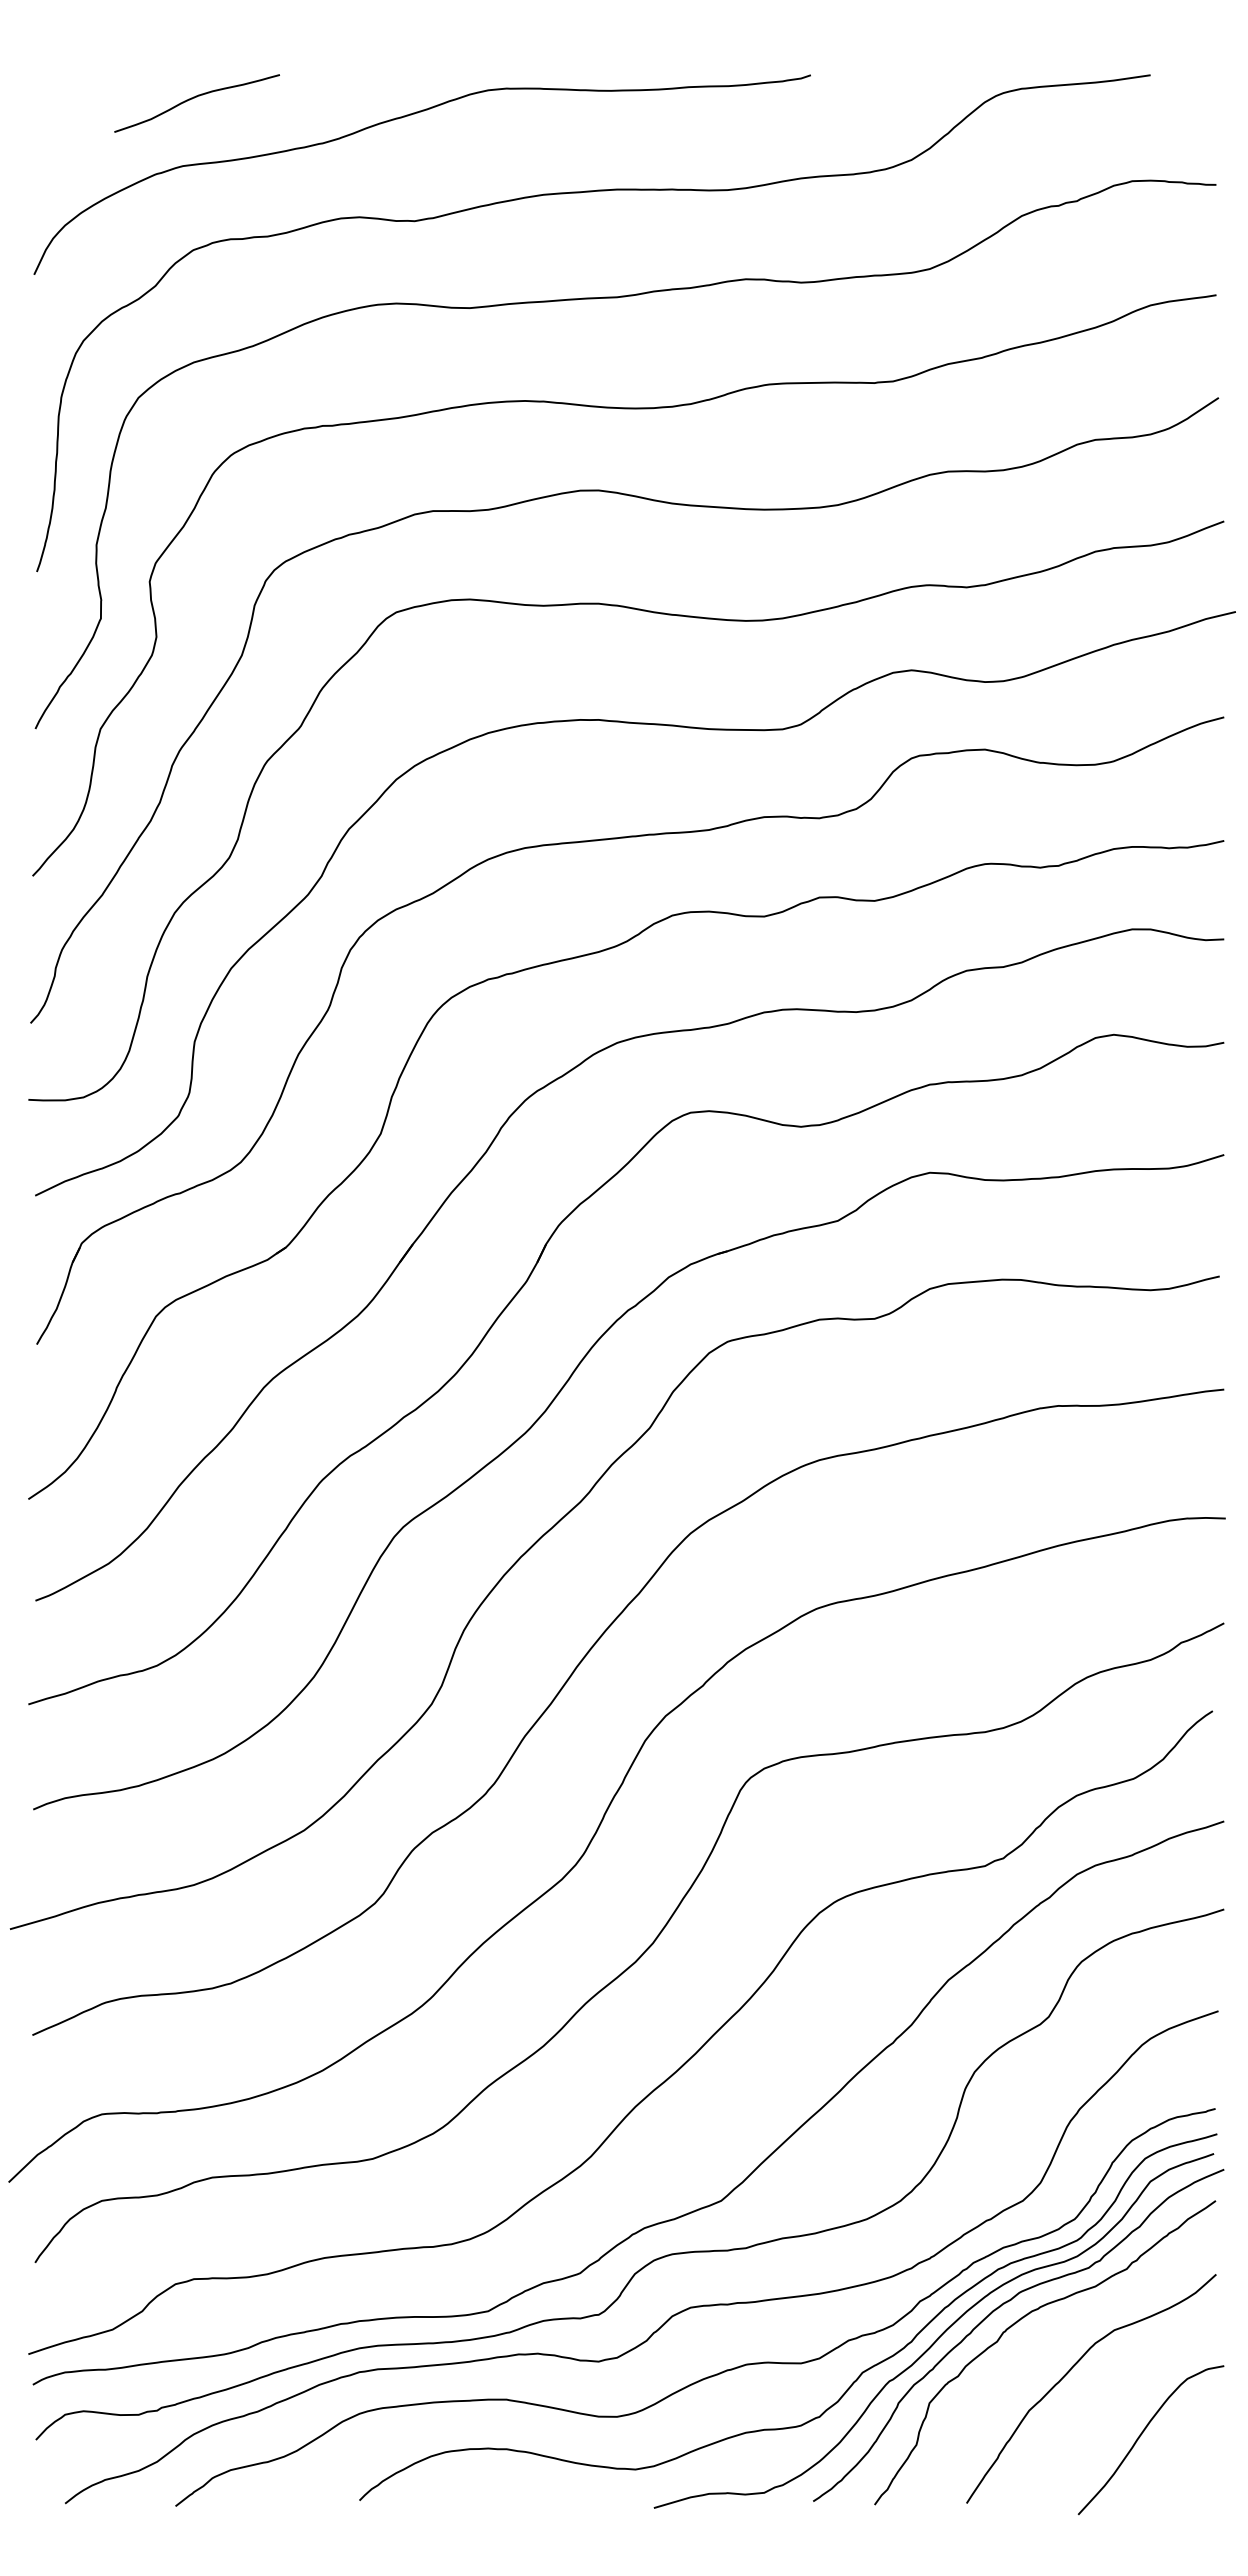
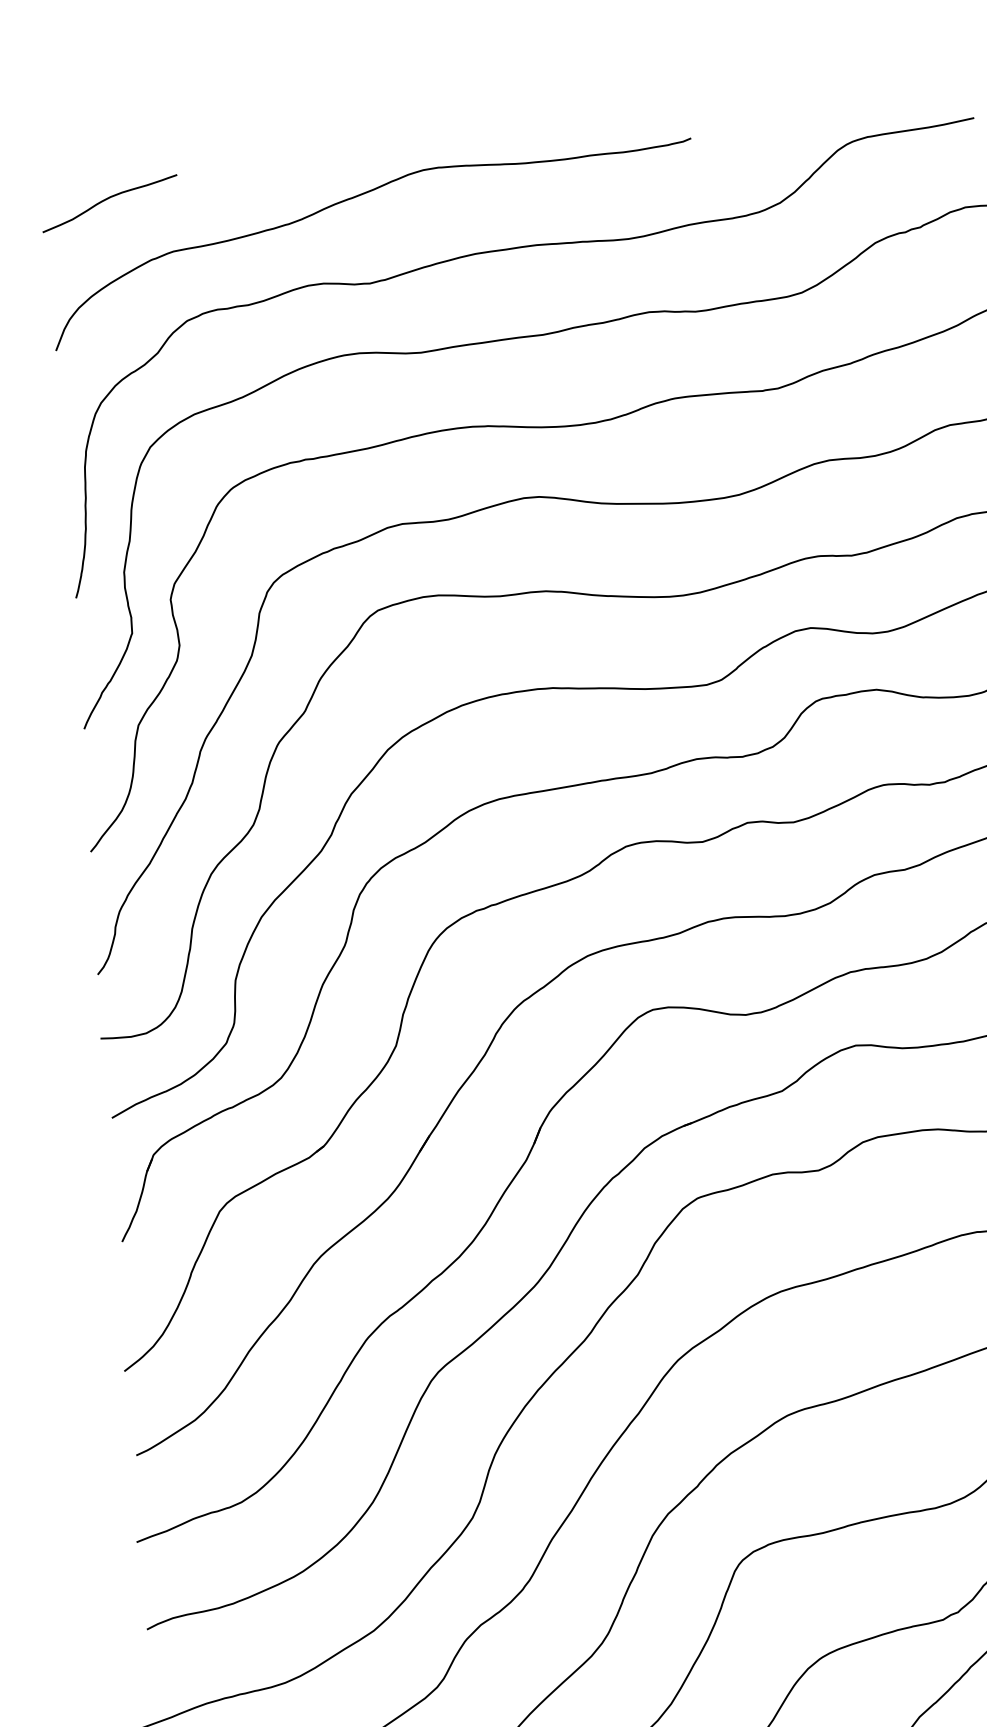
curve: (194, 98) -> (107, 199), moved

